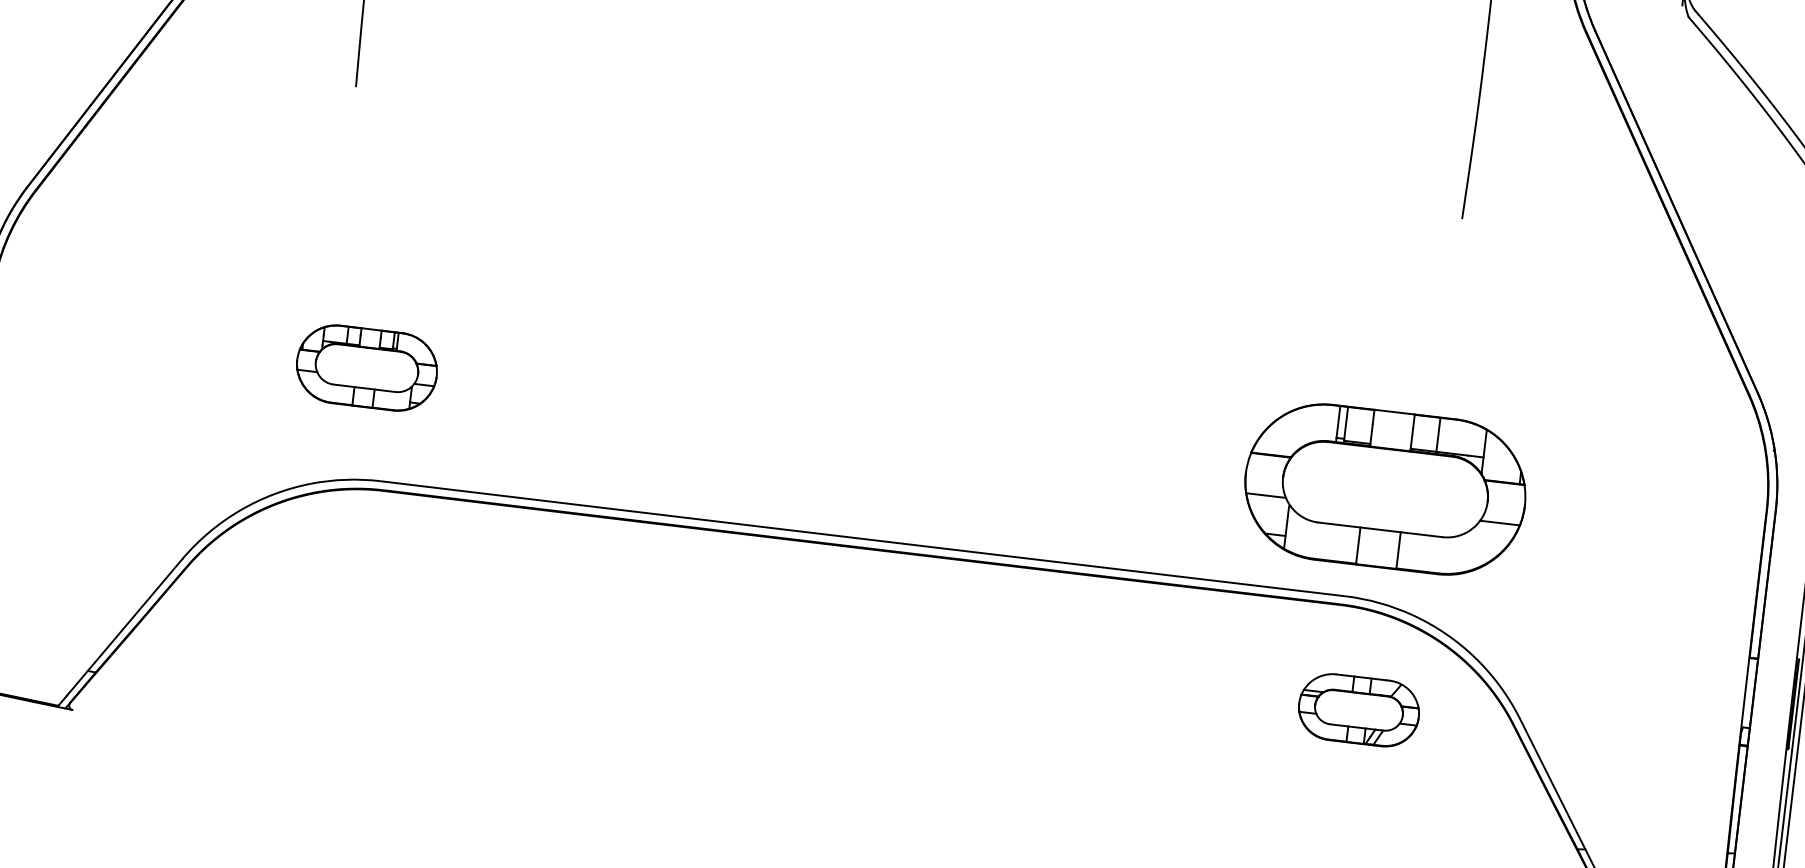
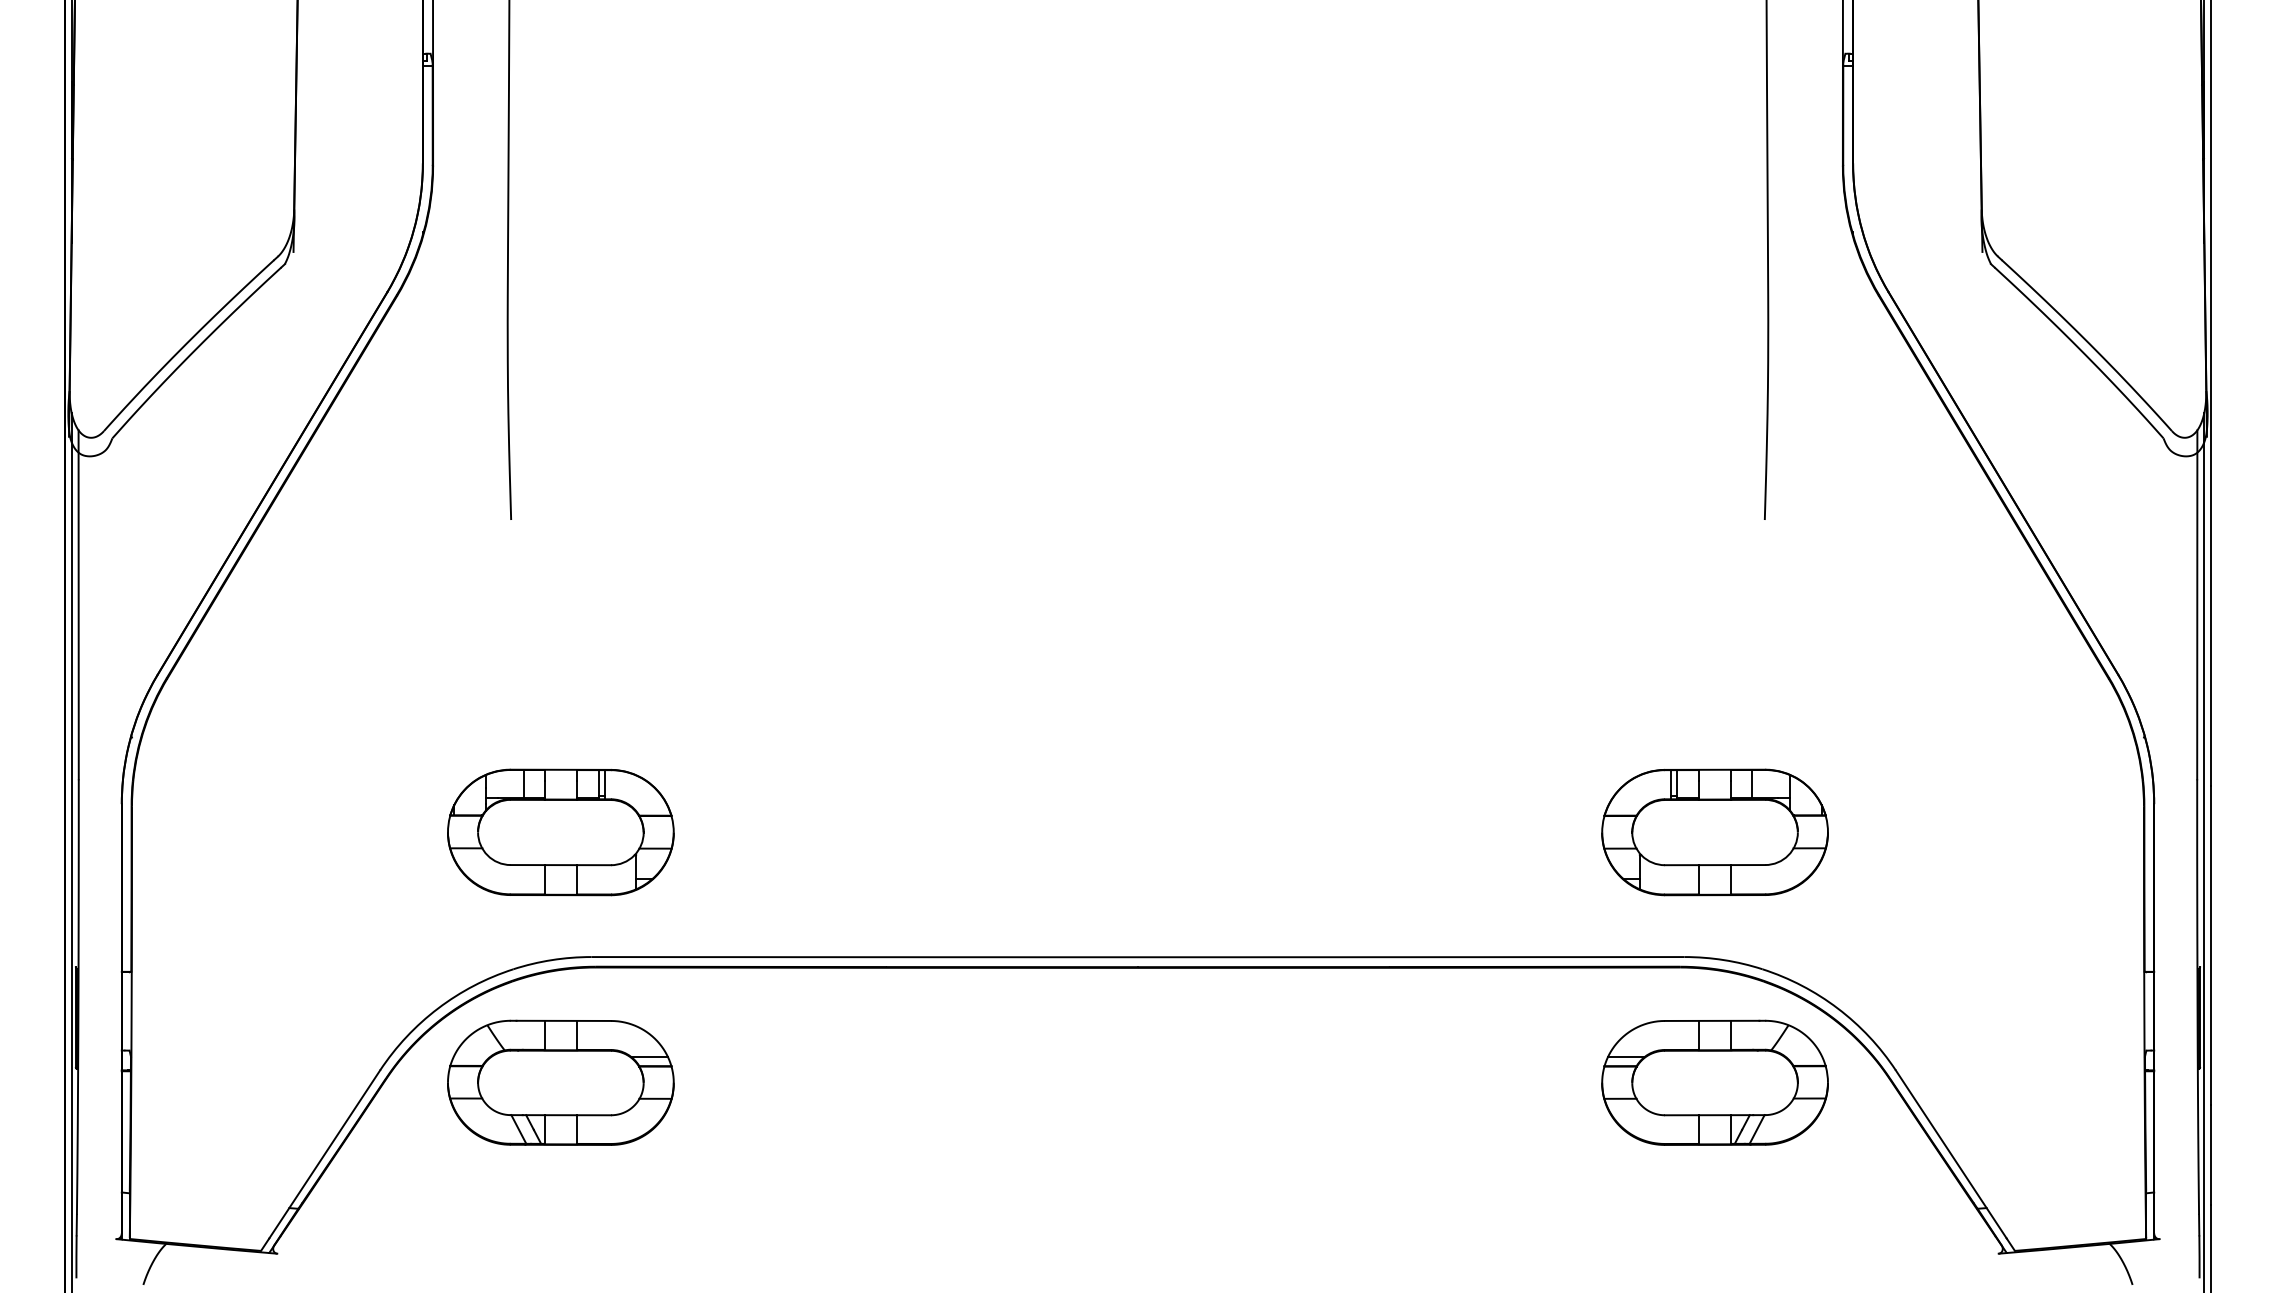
part: (366, 368) -> (560, 832), size x1.43
part: (1384, 489) -> (1714, 832), size x0.71
part: (340, 588) -> (560, 1082), added
part: (1358, 710) -> (1714, 1082), size x1.67

